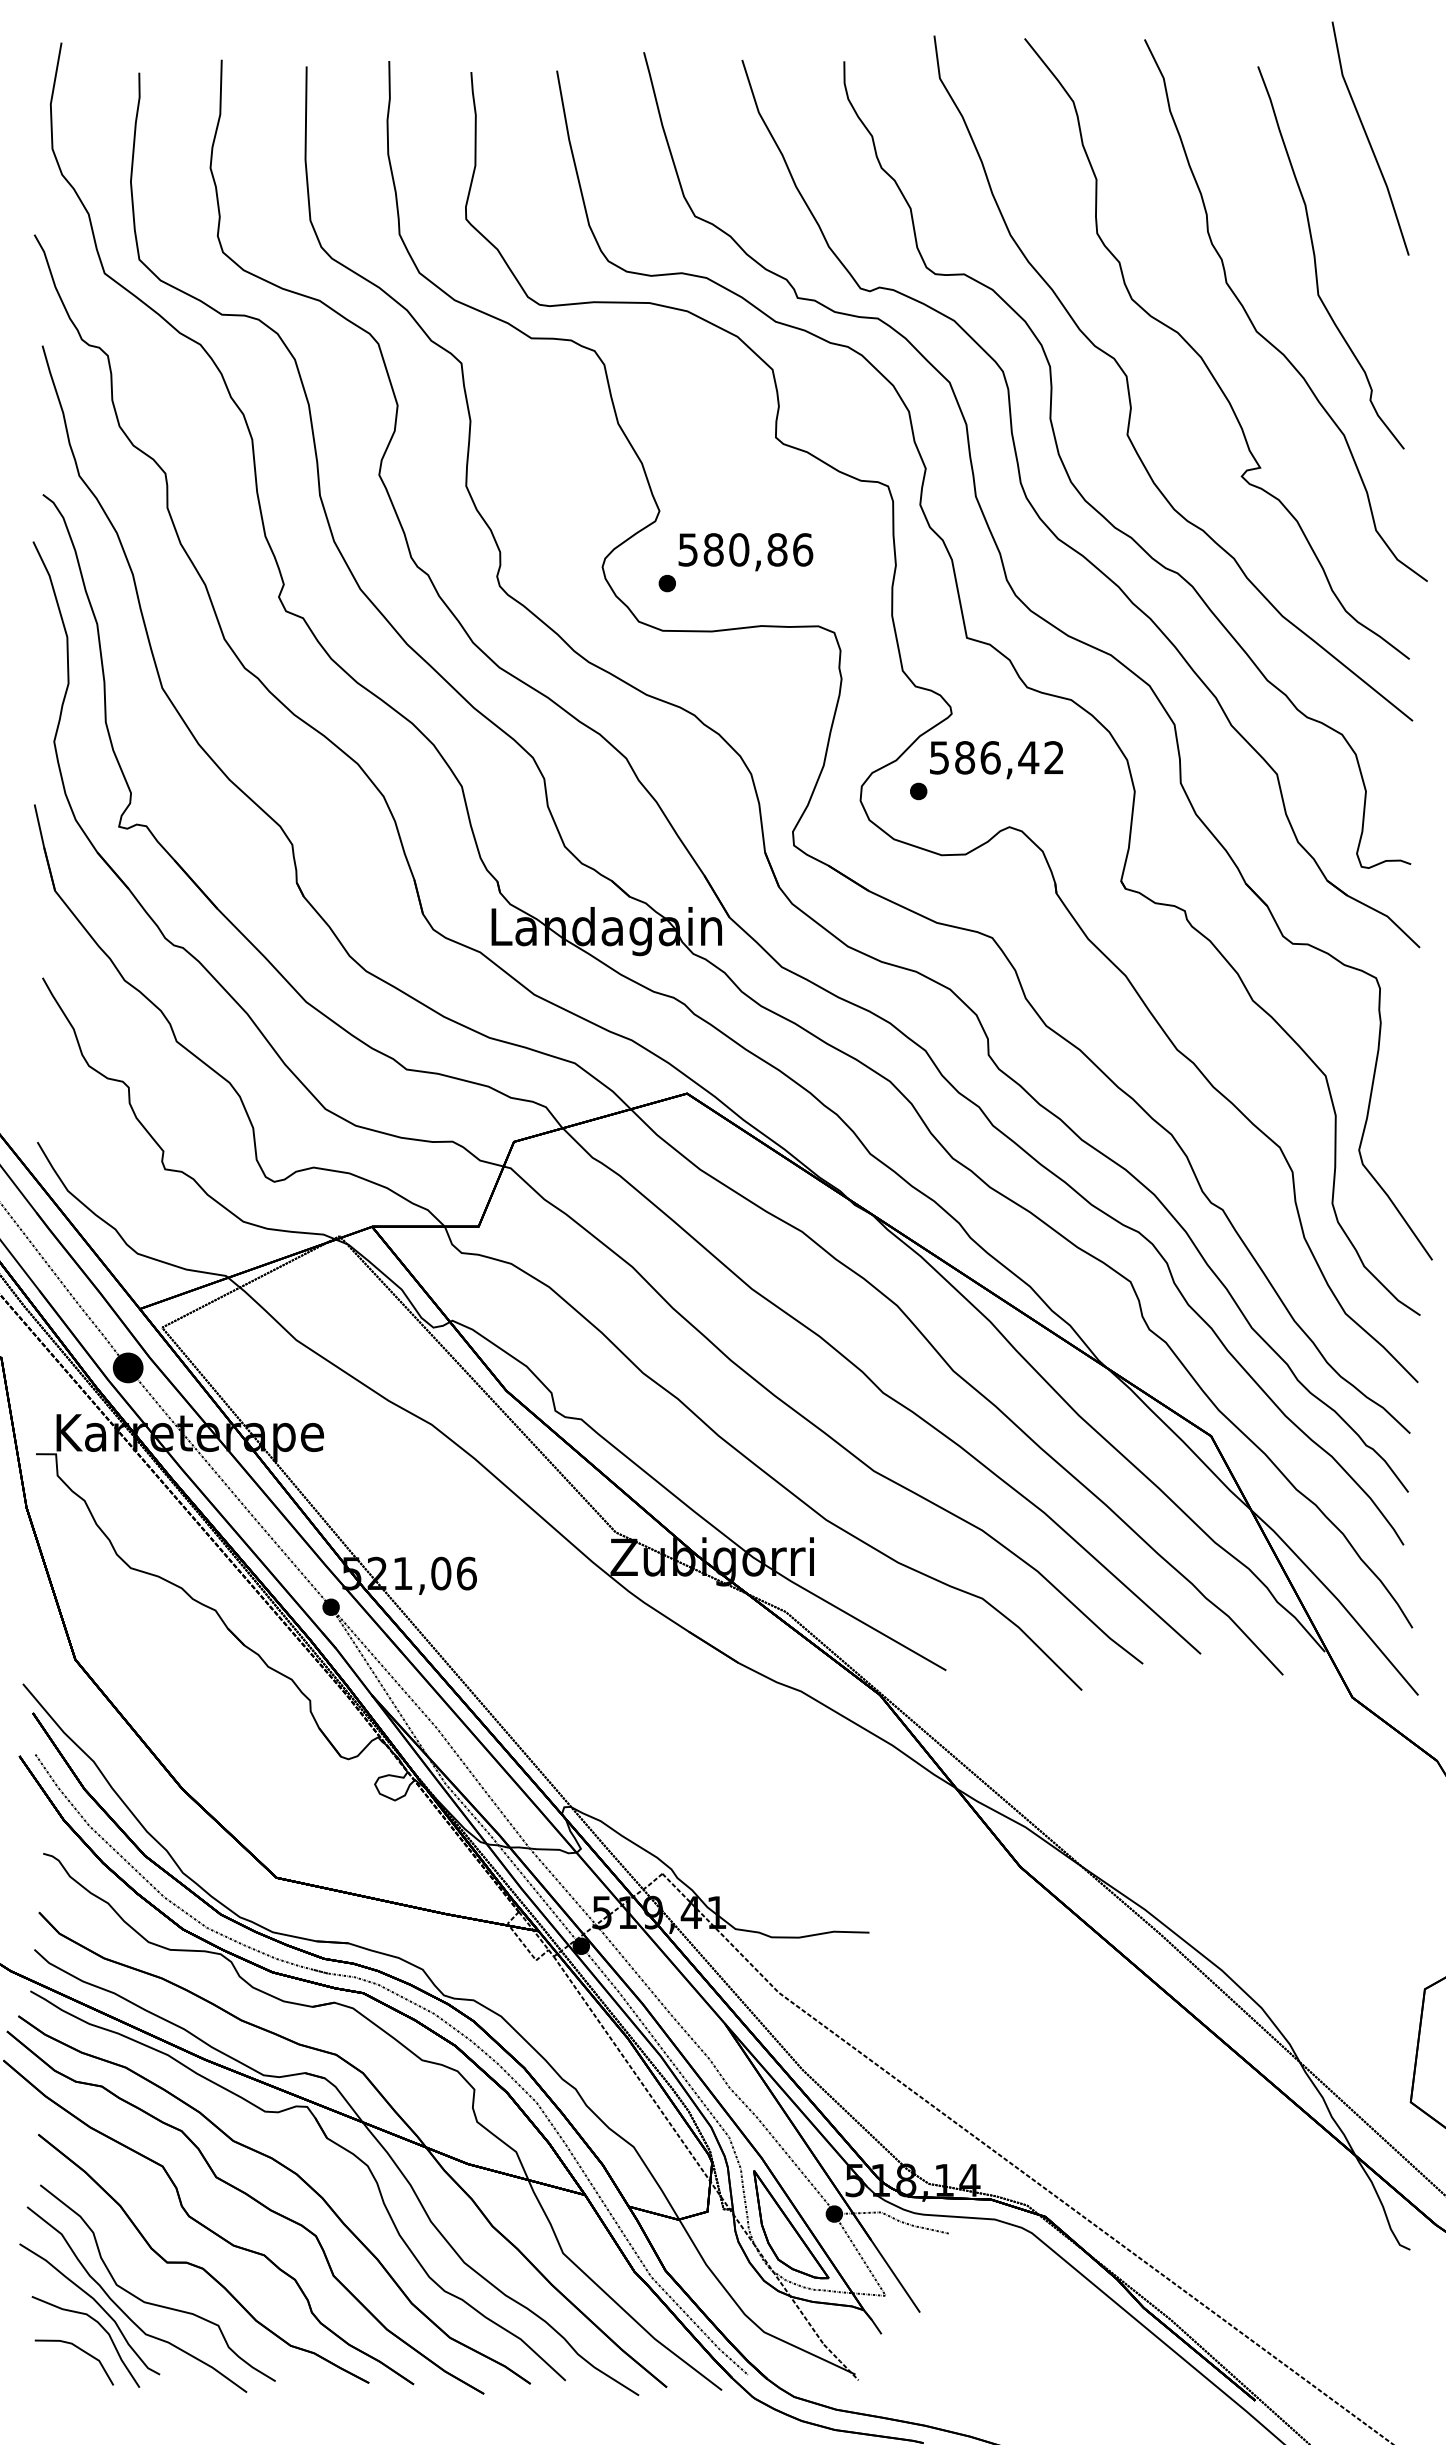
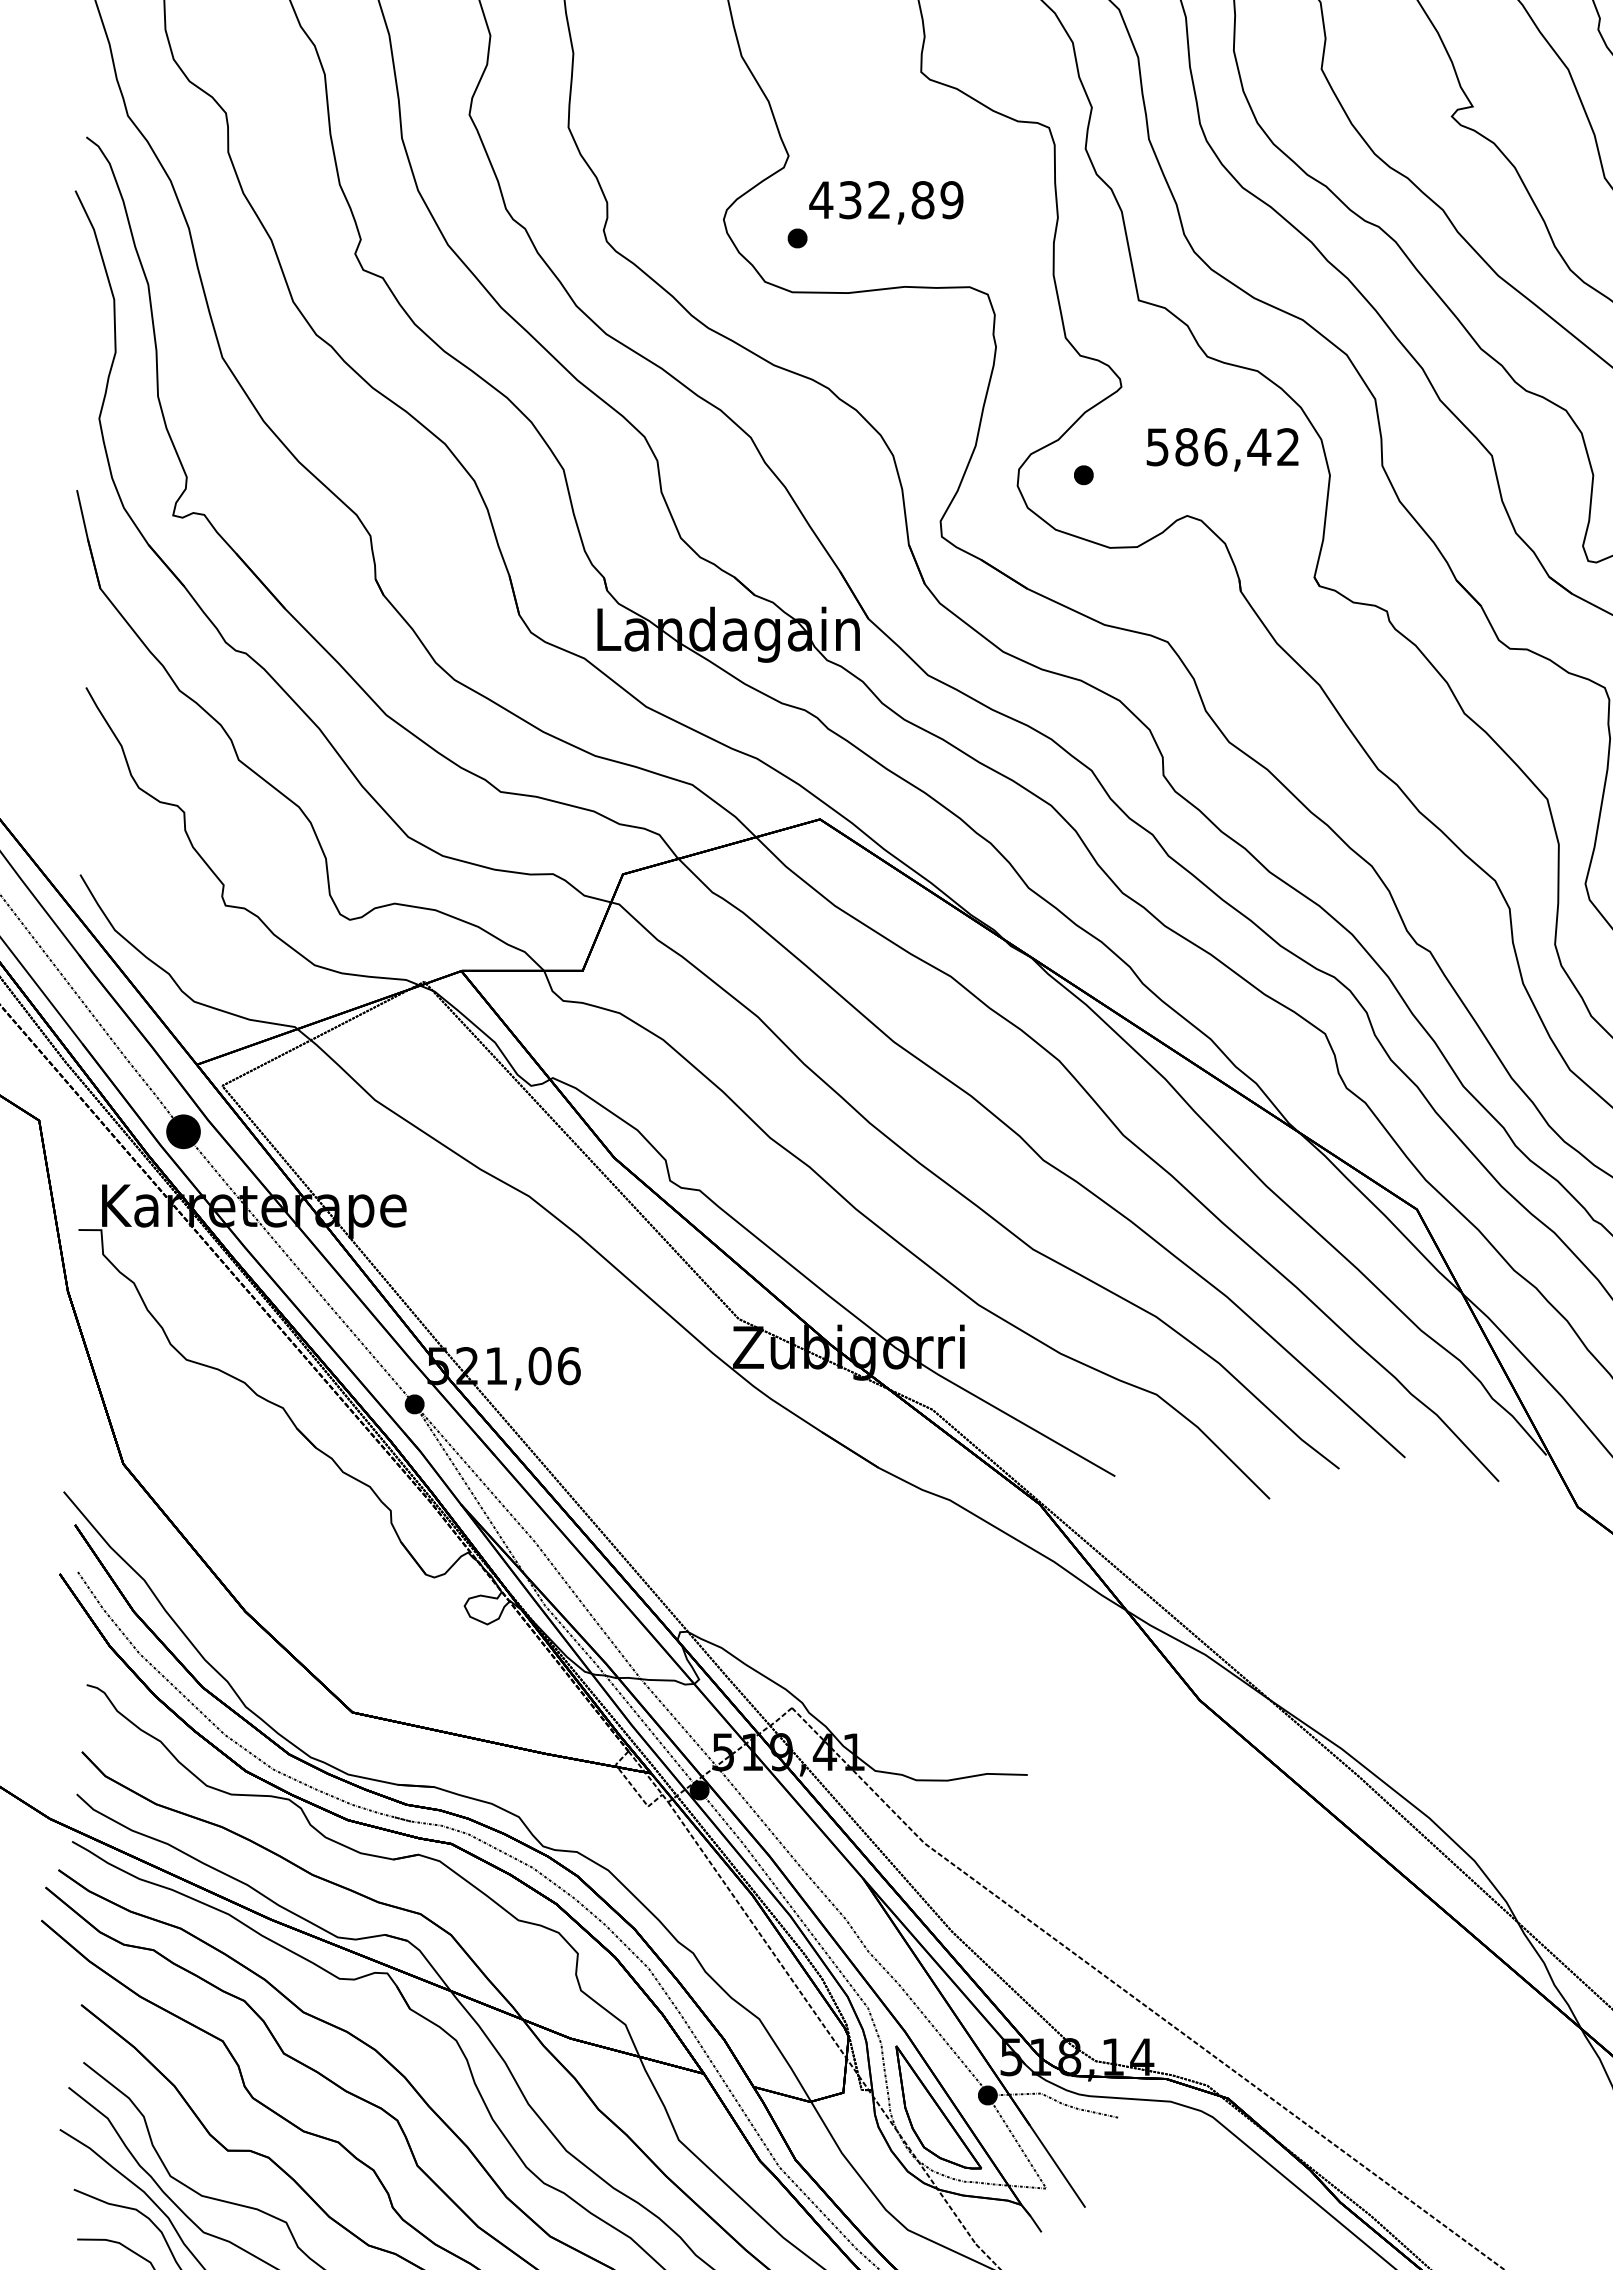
text: (745, 549) -> (886, 199), 580,86 -> 432,89
text: (996, 760) -> (1222, 450), moved

